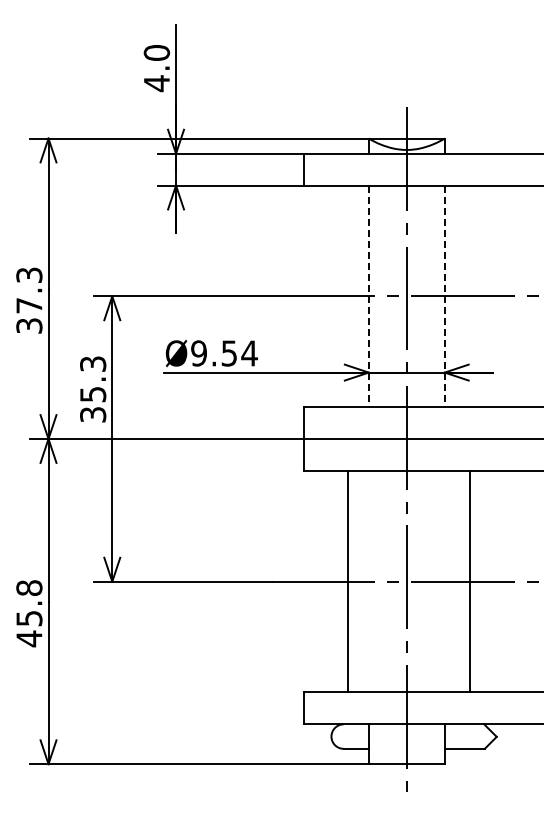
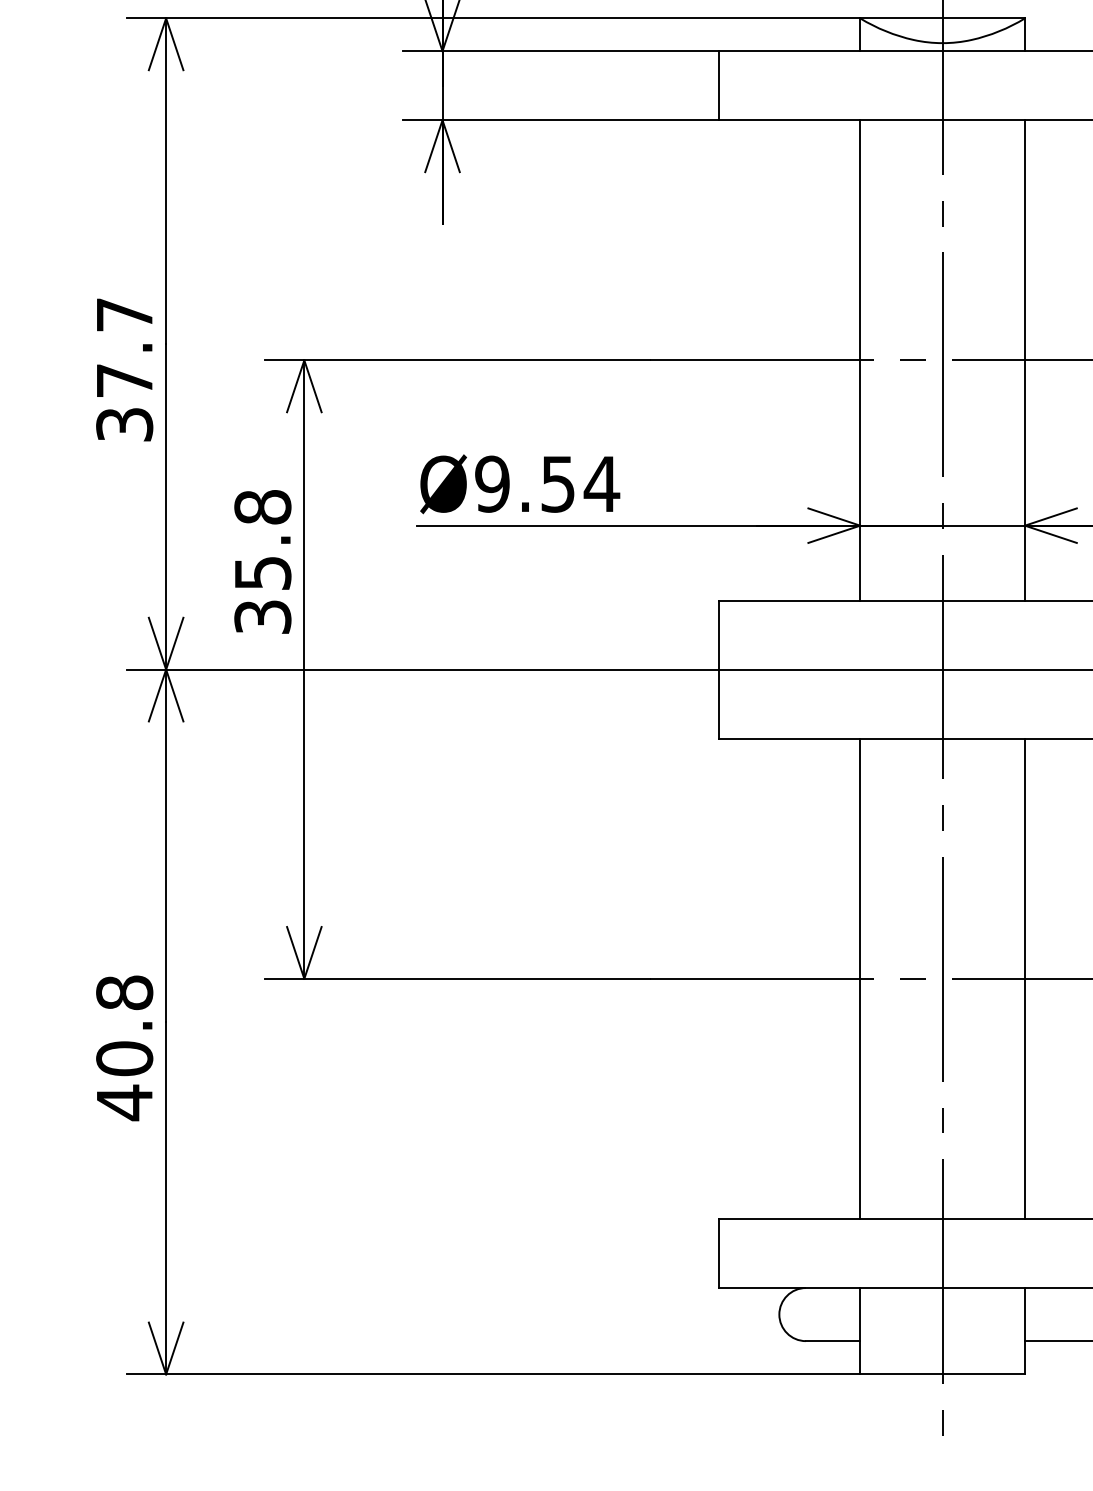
text: (29, 274) -> (124, 313), 37.3 -> 37.7
line: (368, 296) -> (859, 360), dashed -> solid
line: (444, 296) -> (1024, 360), dashed -> solid
text: (93, 363) -> (263, 505), 35.3 -> 35.8
line: (347, 581) -> (859, 978), moved
line: (469, 581) -> (1024, 978), moved
text: (29, 618) -> (124, 1058), 45.8 -> 40.8

